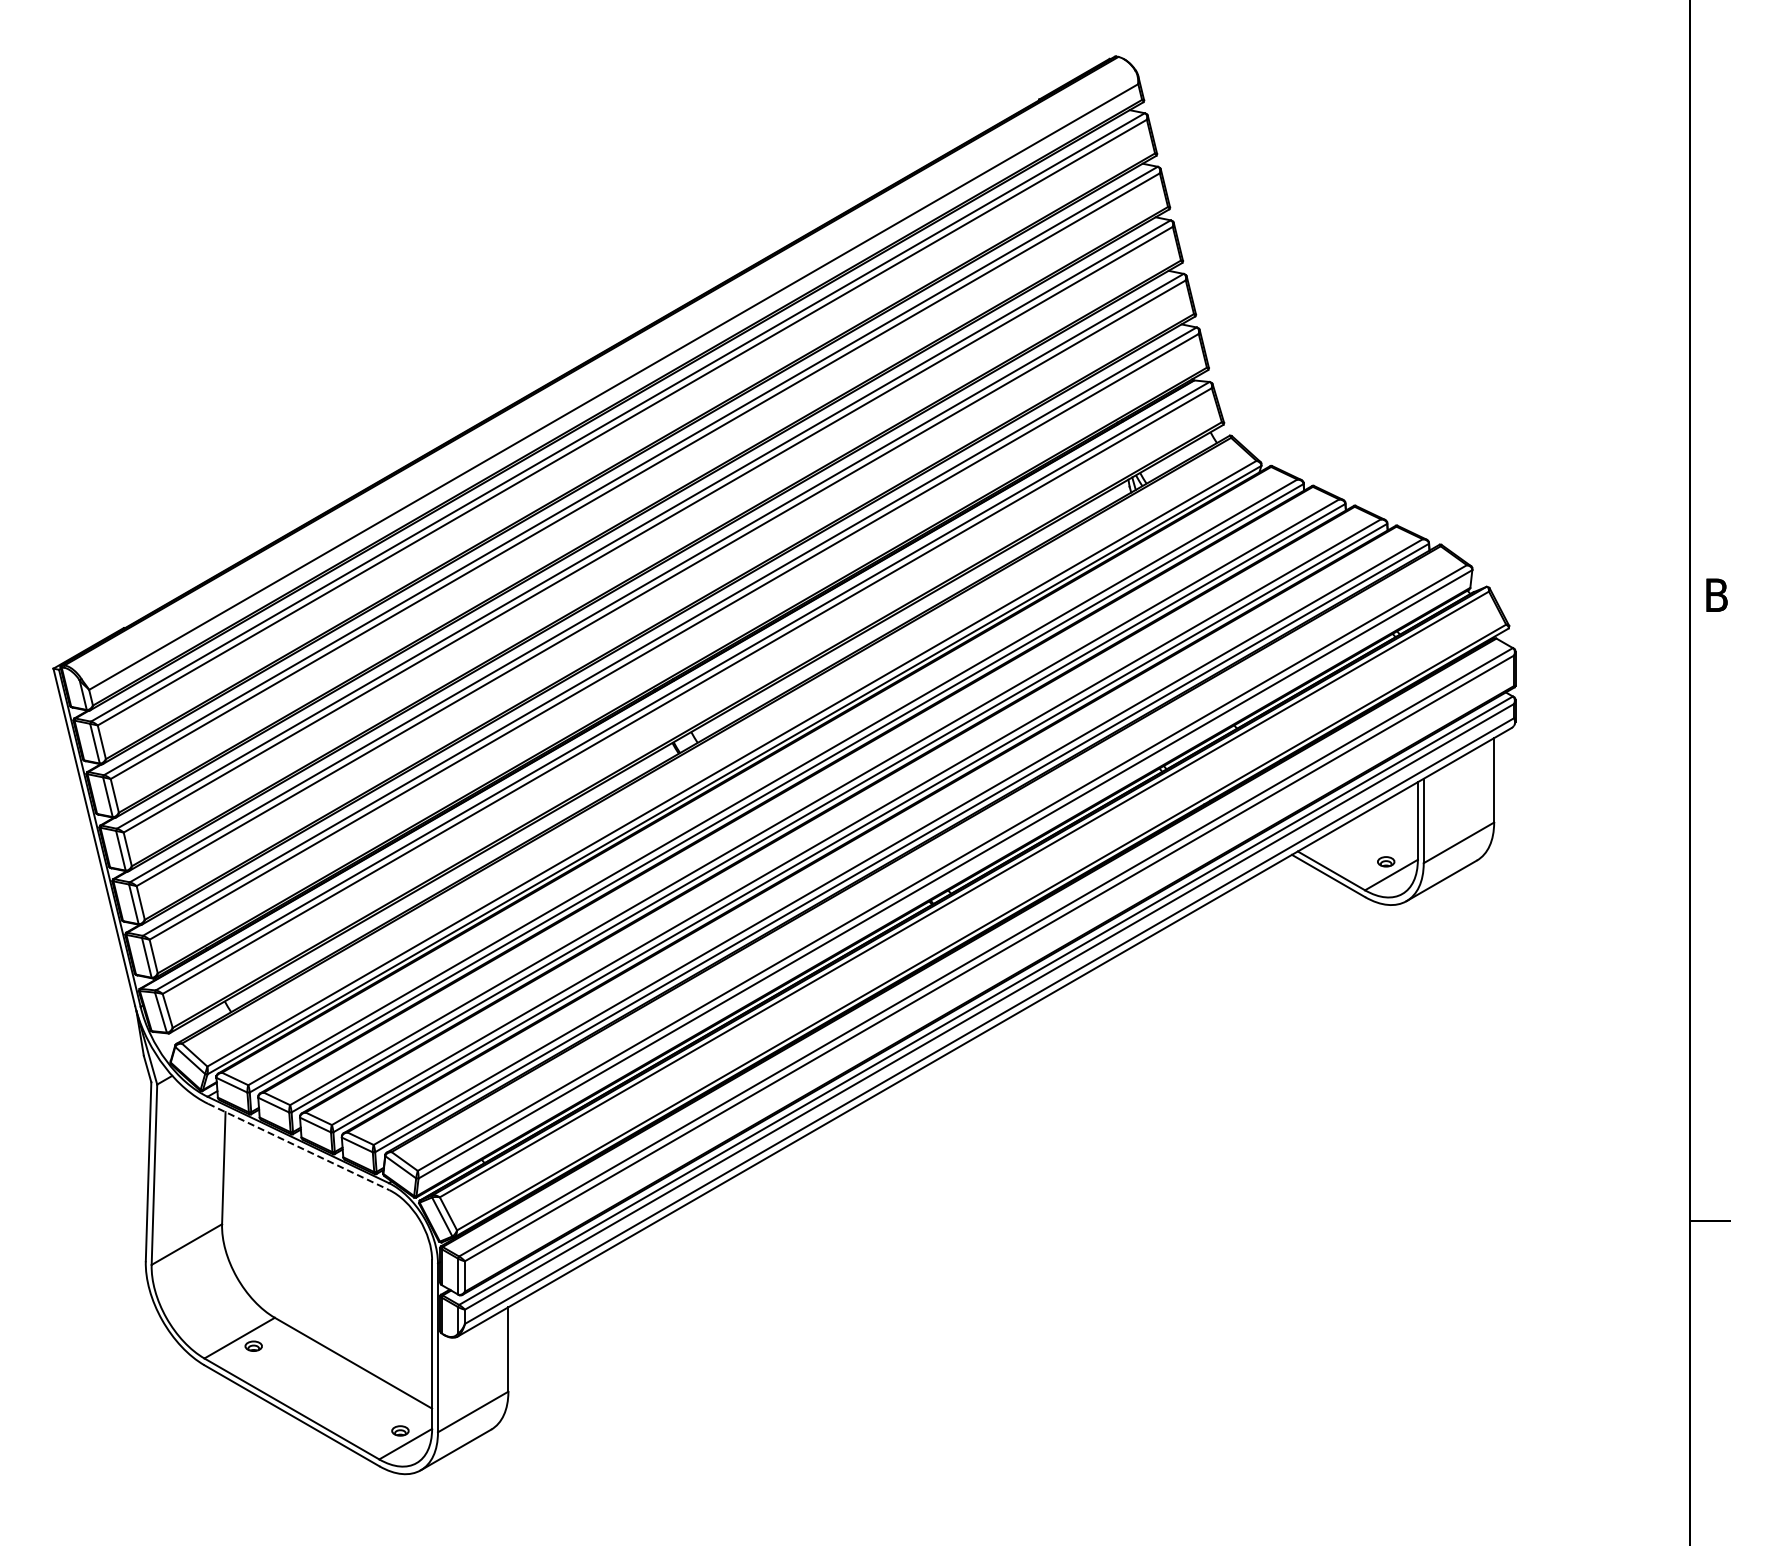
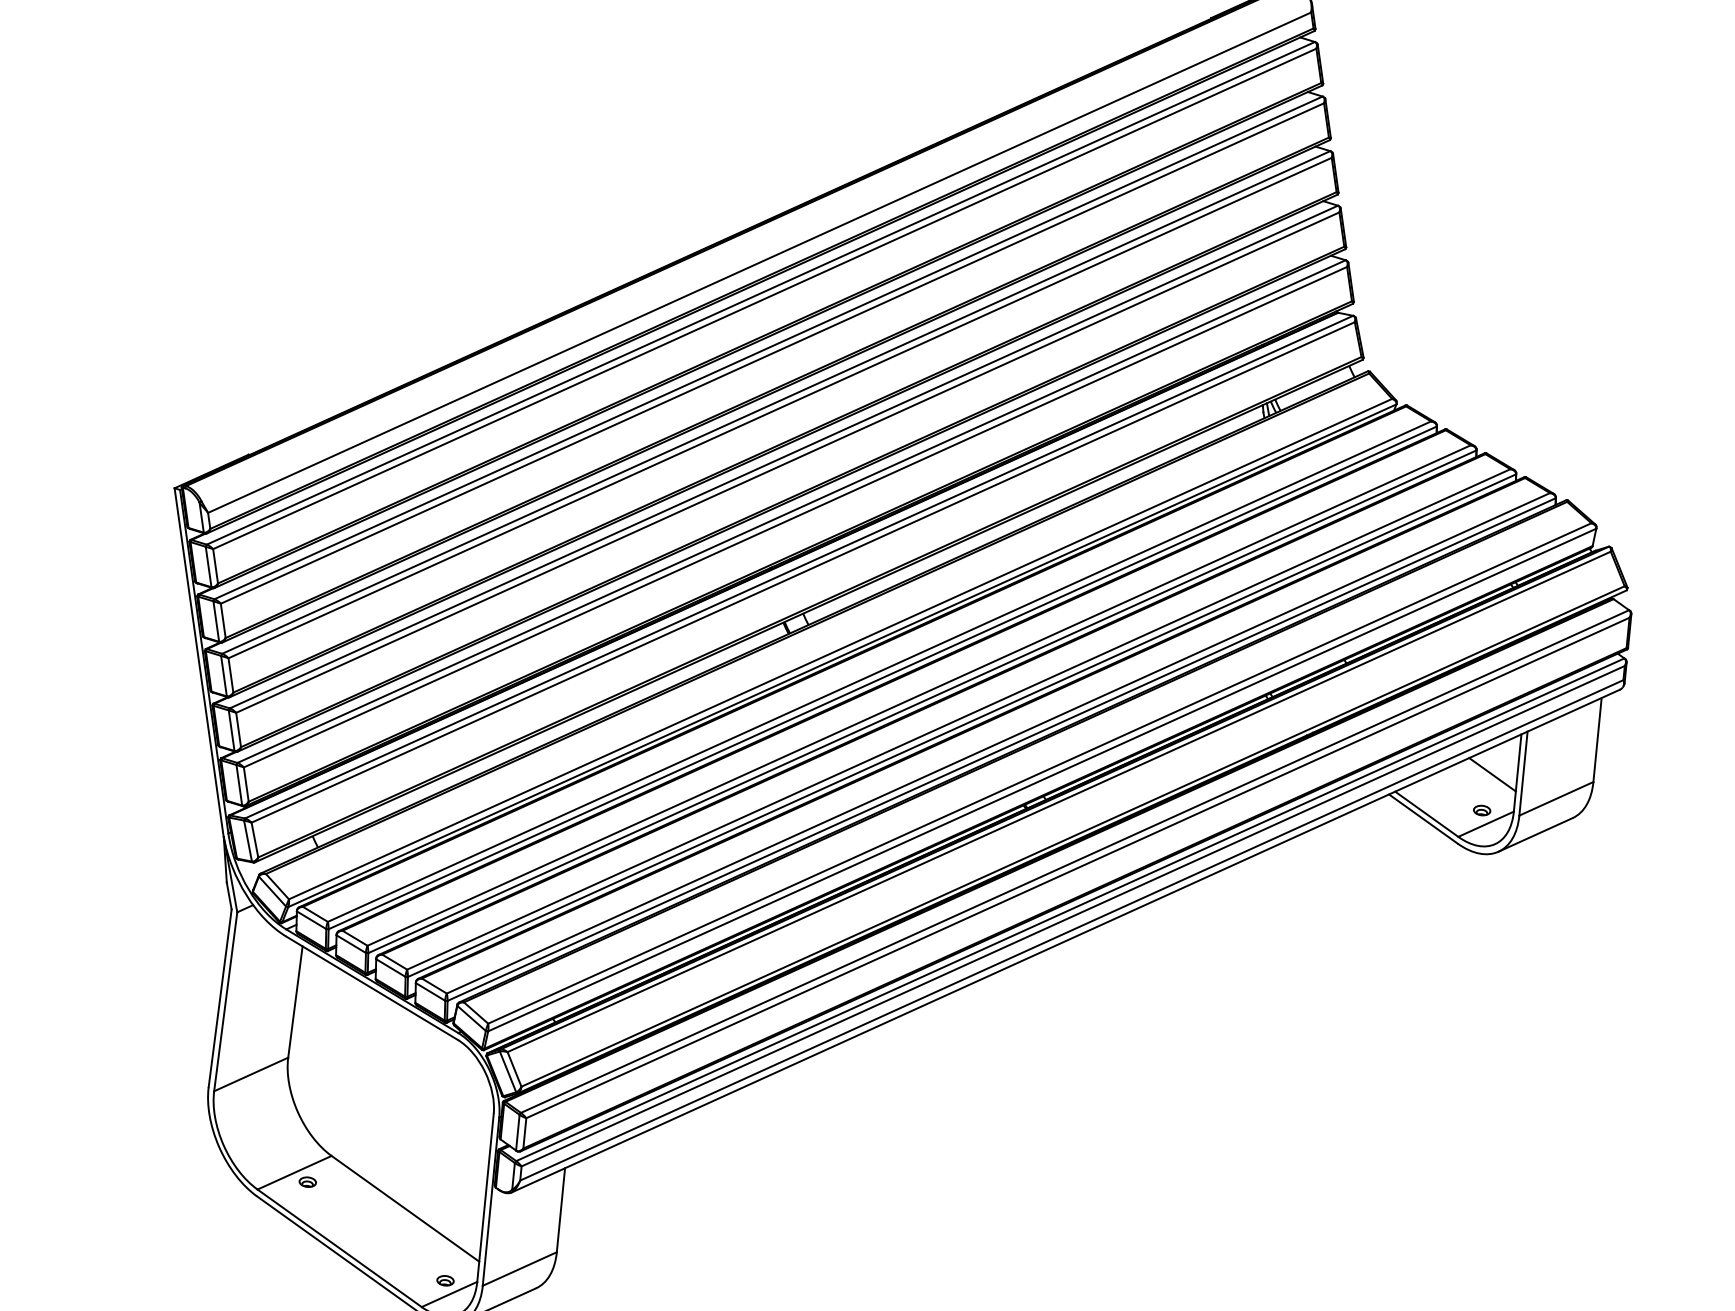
line: (1392, 824) -> (1492, 774), added
line: (299, 1147) -> (372, 988), dashed -> solid

